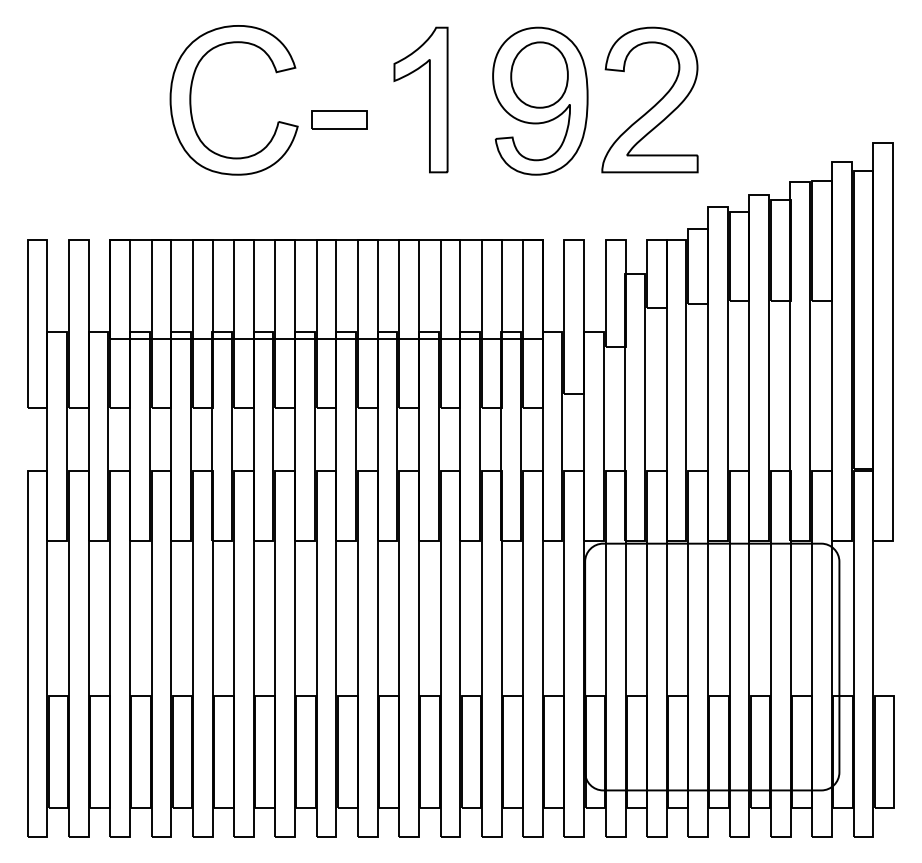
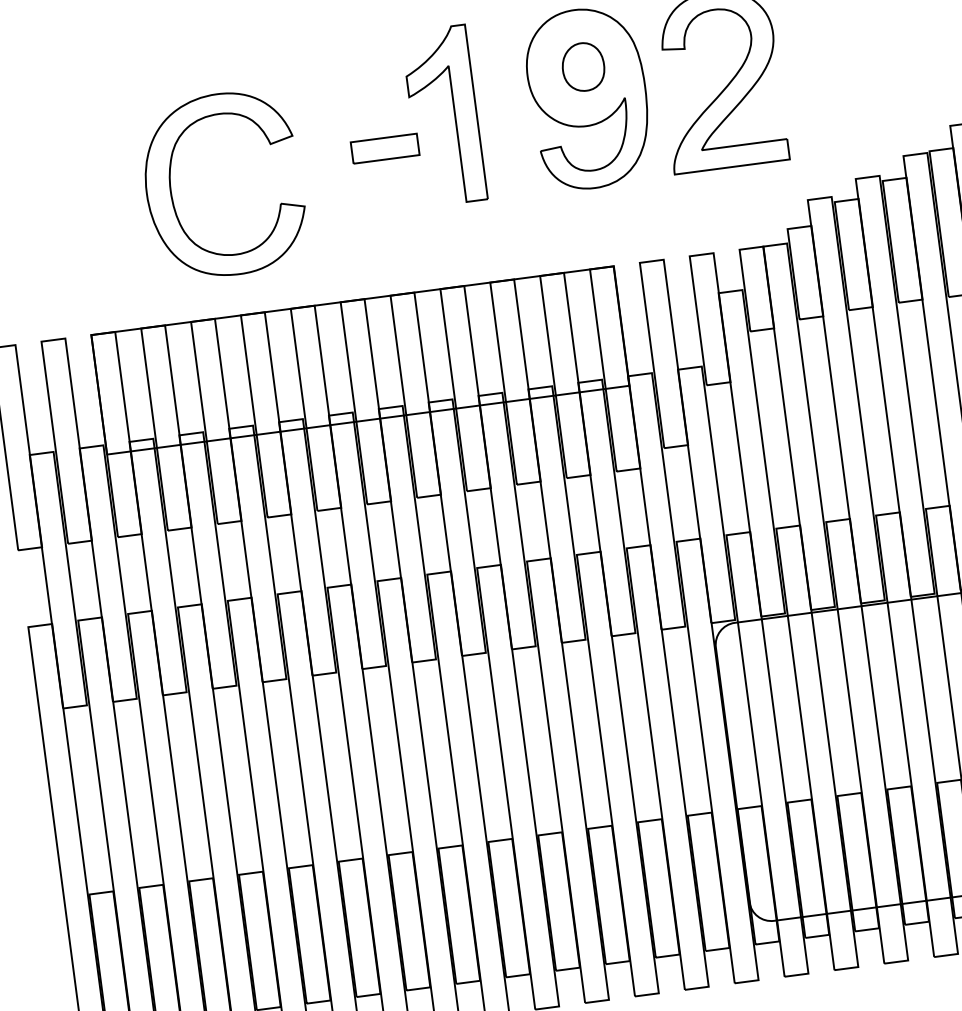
part: (539, 74) -> (583, 66), size x0.6
part: (191, 100) -> (172, 191), moved
part: (339, 119) -> (385, 147), moved

